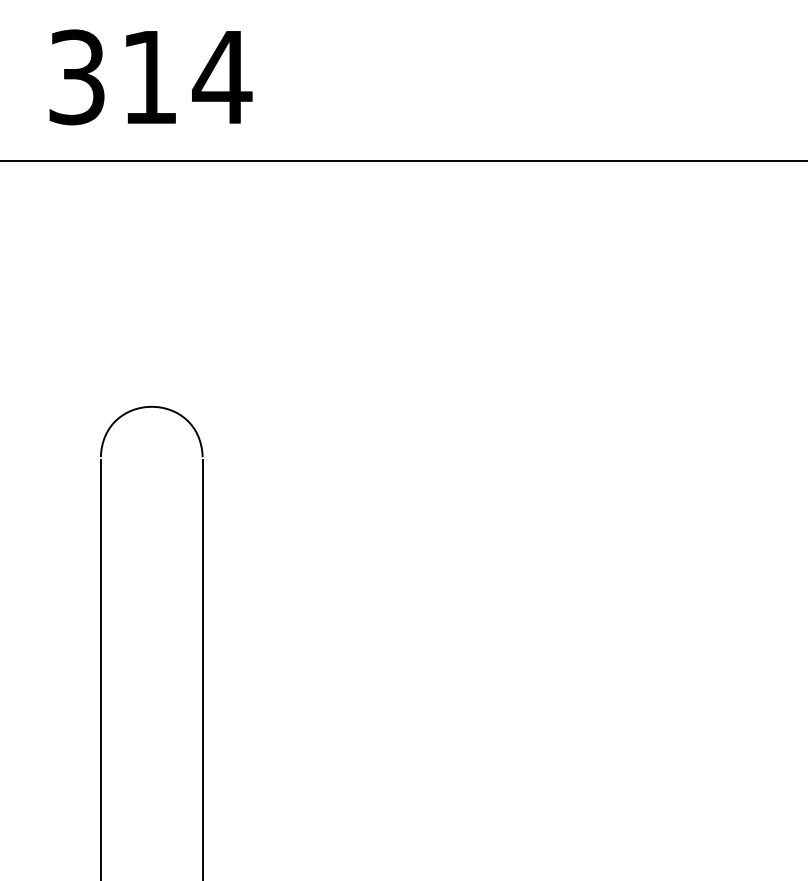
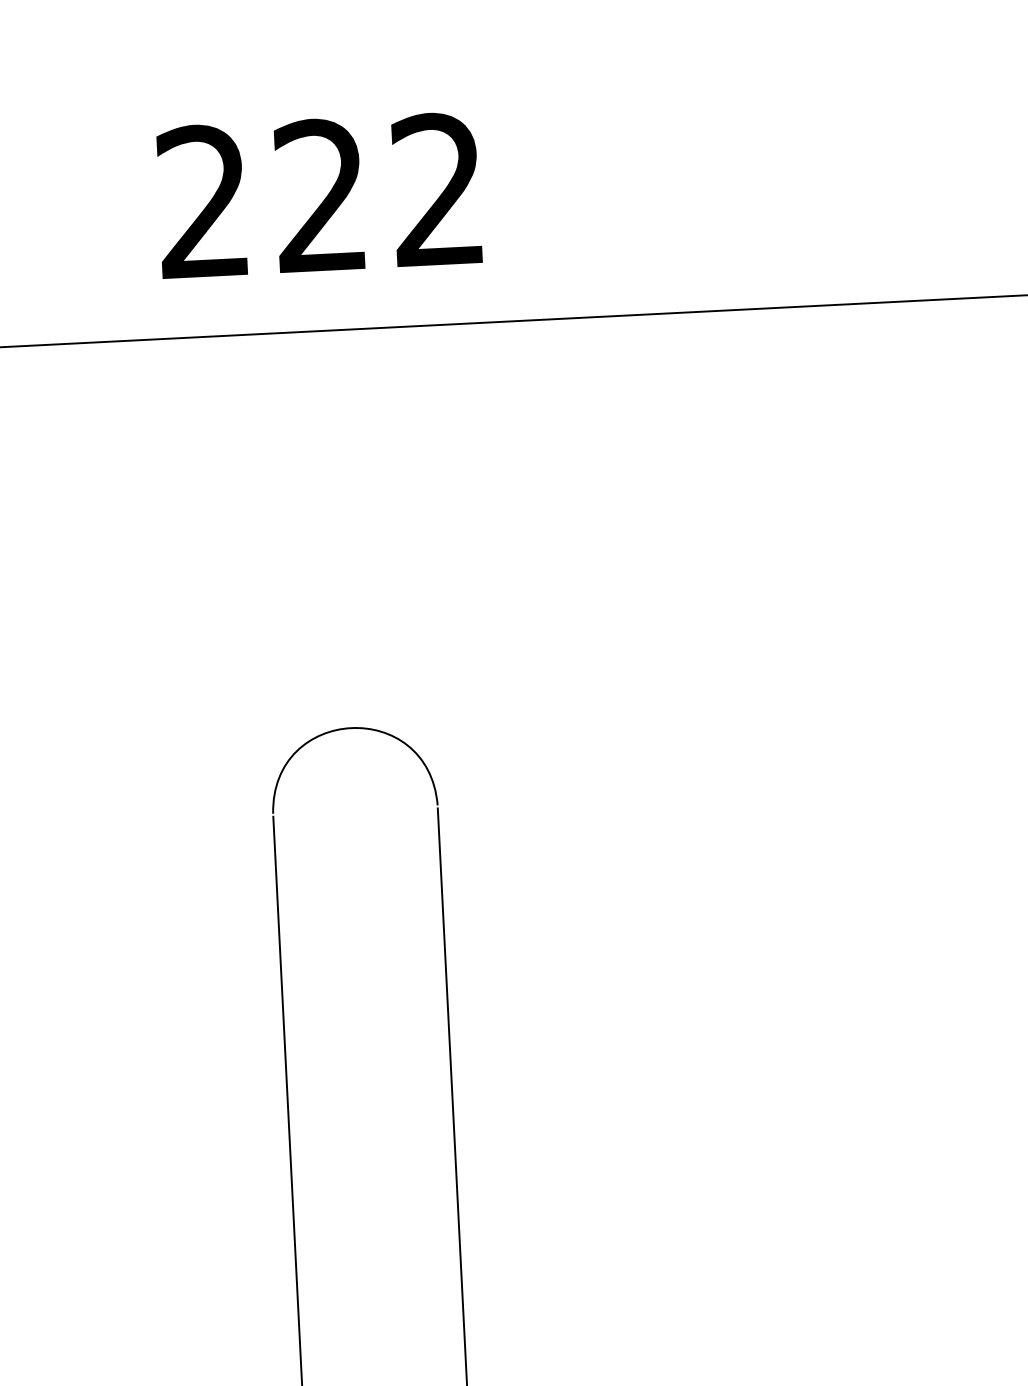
text: (150, 77) -> (322, 196), 314 -> 222

